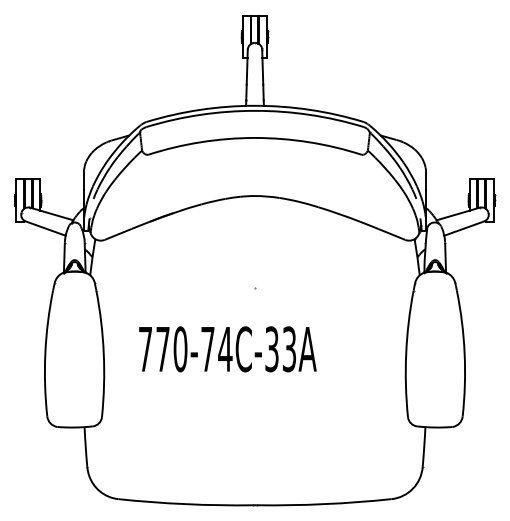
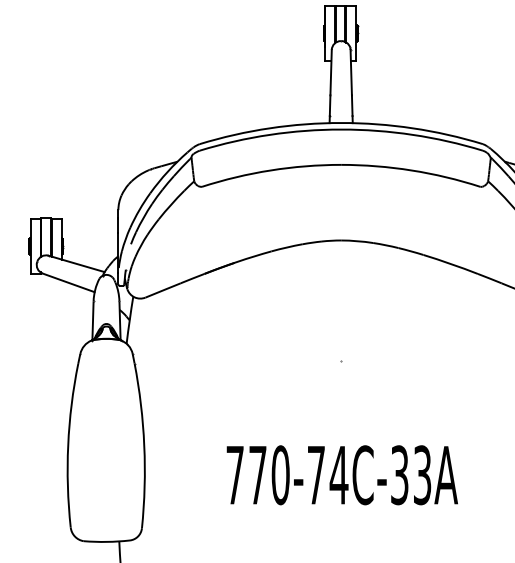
text: (227, 349) -> (341, 475), moved

